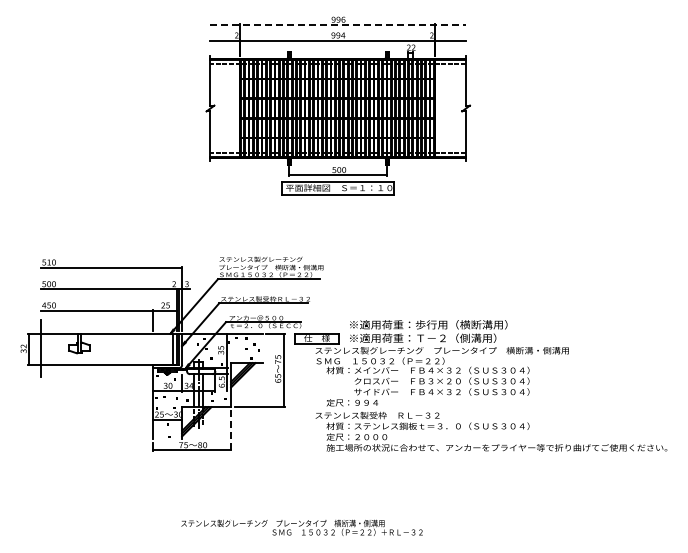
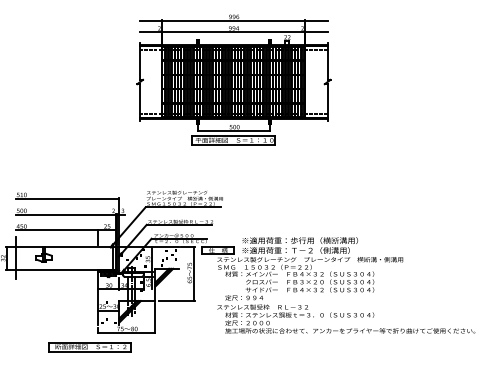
line: (338, 24) -> (234, 20), dashed -> solid
line: (231, 430) -> (155, 318), dashed -> solid
part: (141, 470) -> (89, 347), added

